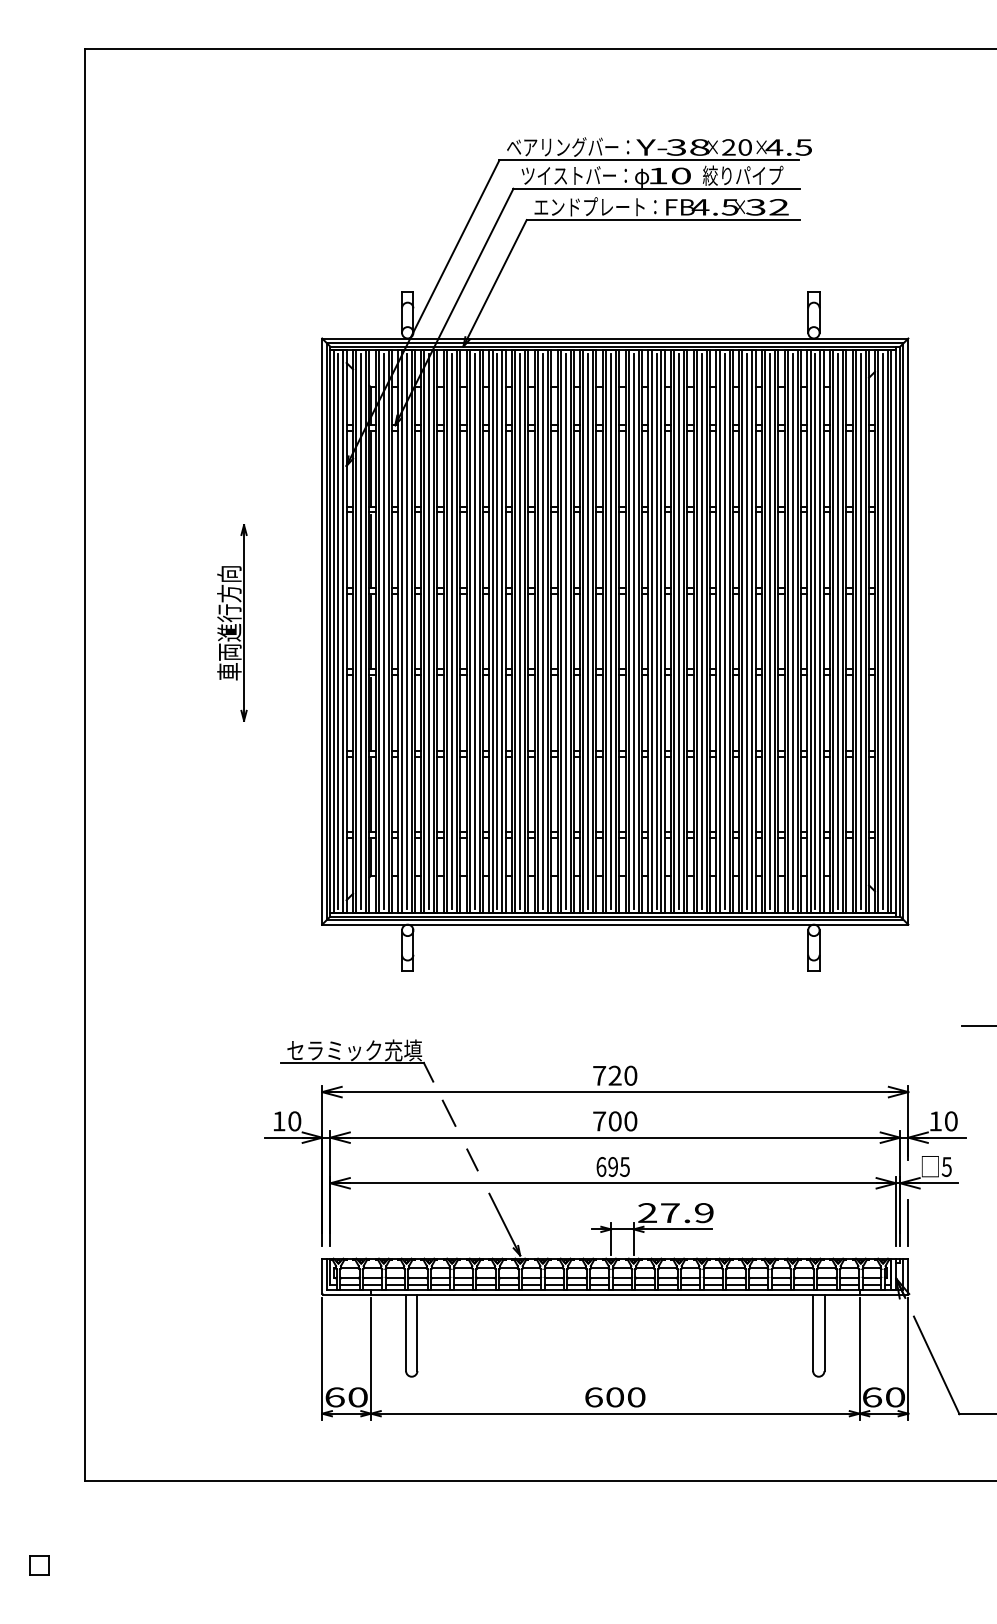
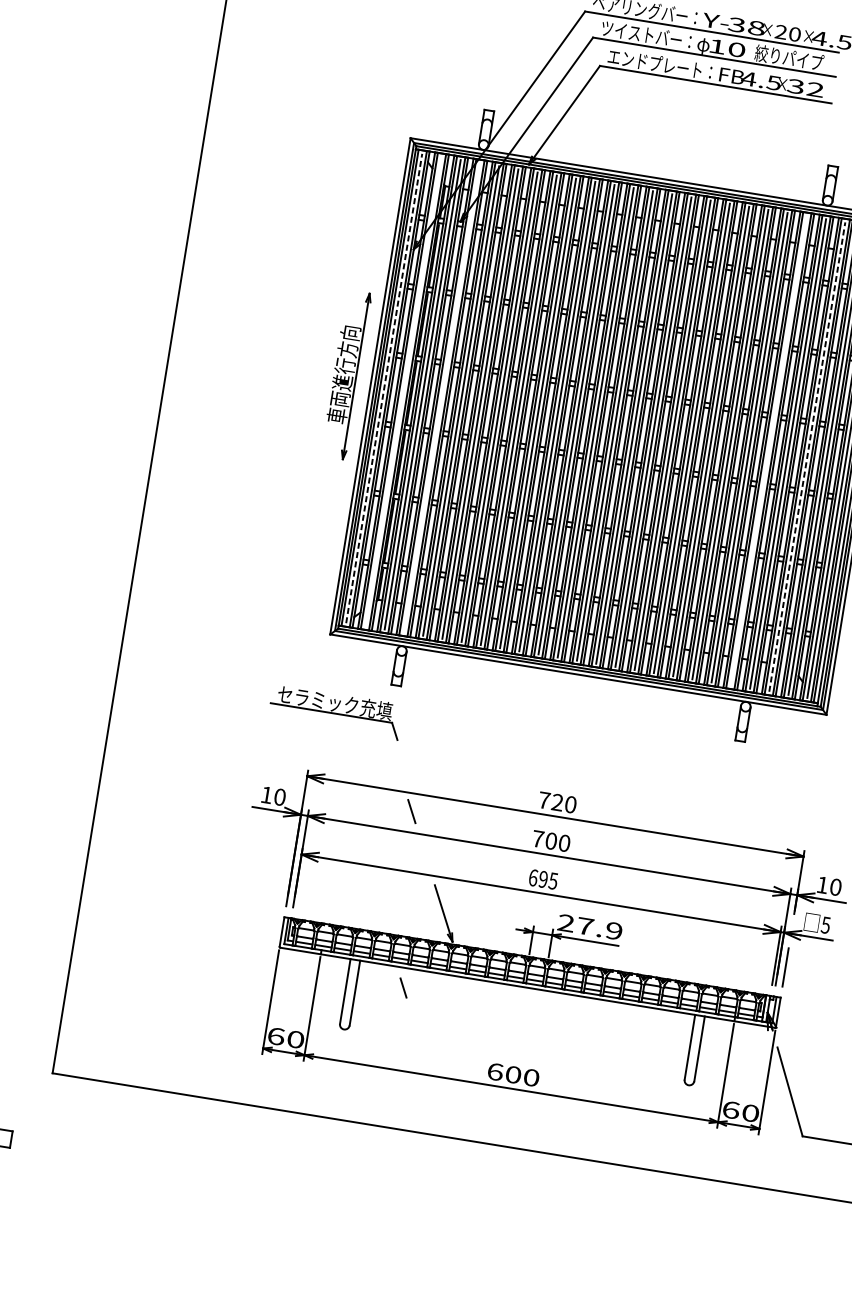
part: (232, 622) -> (346, 374), moved
line: (338, 631) -> (384, 388), solid -> dashed
line: (361, 631) -> (403, 391), removed
line: (406, 631) -> (441, 397), removed
line: (792, 631) -> (768, 450), removed
line: (838, 631) -> (807, 457), solid -> dashed
part: (357, 1060) -> (336, 711), moved
line: (472, 1159) -> (403, 987), moved

